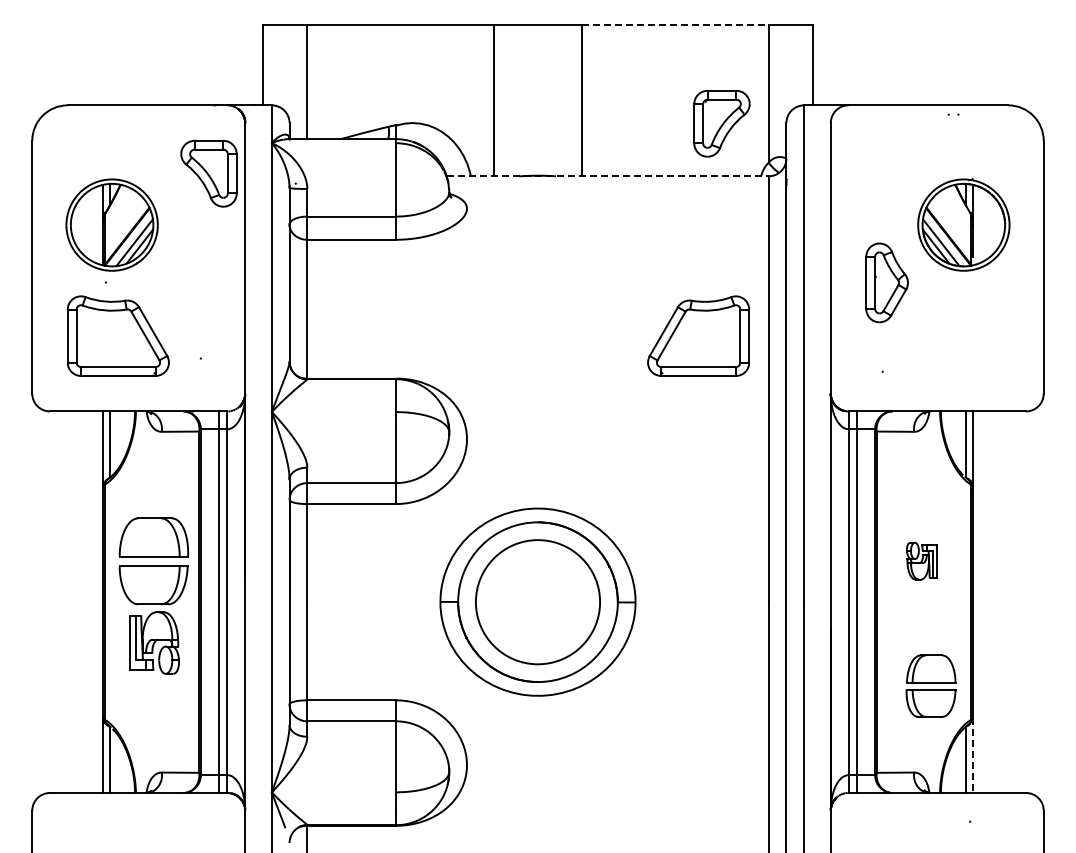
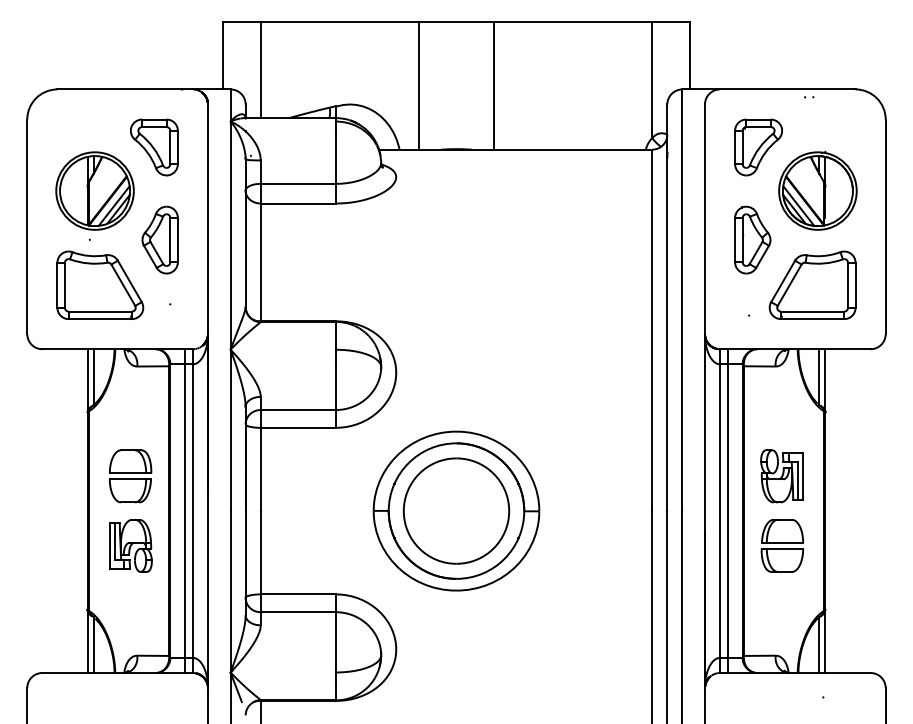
line: (676, 25) -> (574, 21), dashed -> solid
part: (721, 123) -> (758, 147), moved
part: (208, 173) -> (153, 147), moved
line: (607, 176) -> (515, 149), dashed -> solid
part: (188, 282) -> (159, 239), added
part: (698, 335) -> (812, 284), moved
part: (153, 560) -> (130, 475), size x0.71
part: (921, 560) -> (781, 475), size x1.67
part: (930, 685) -> (781, 545), moved
line: (972, 755) -> (825, 641), dashed -> solid

